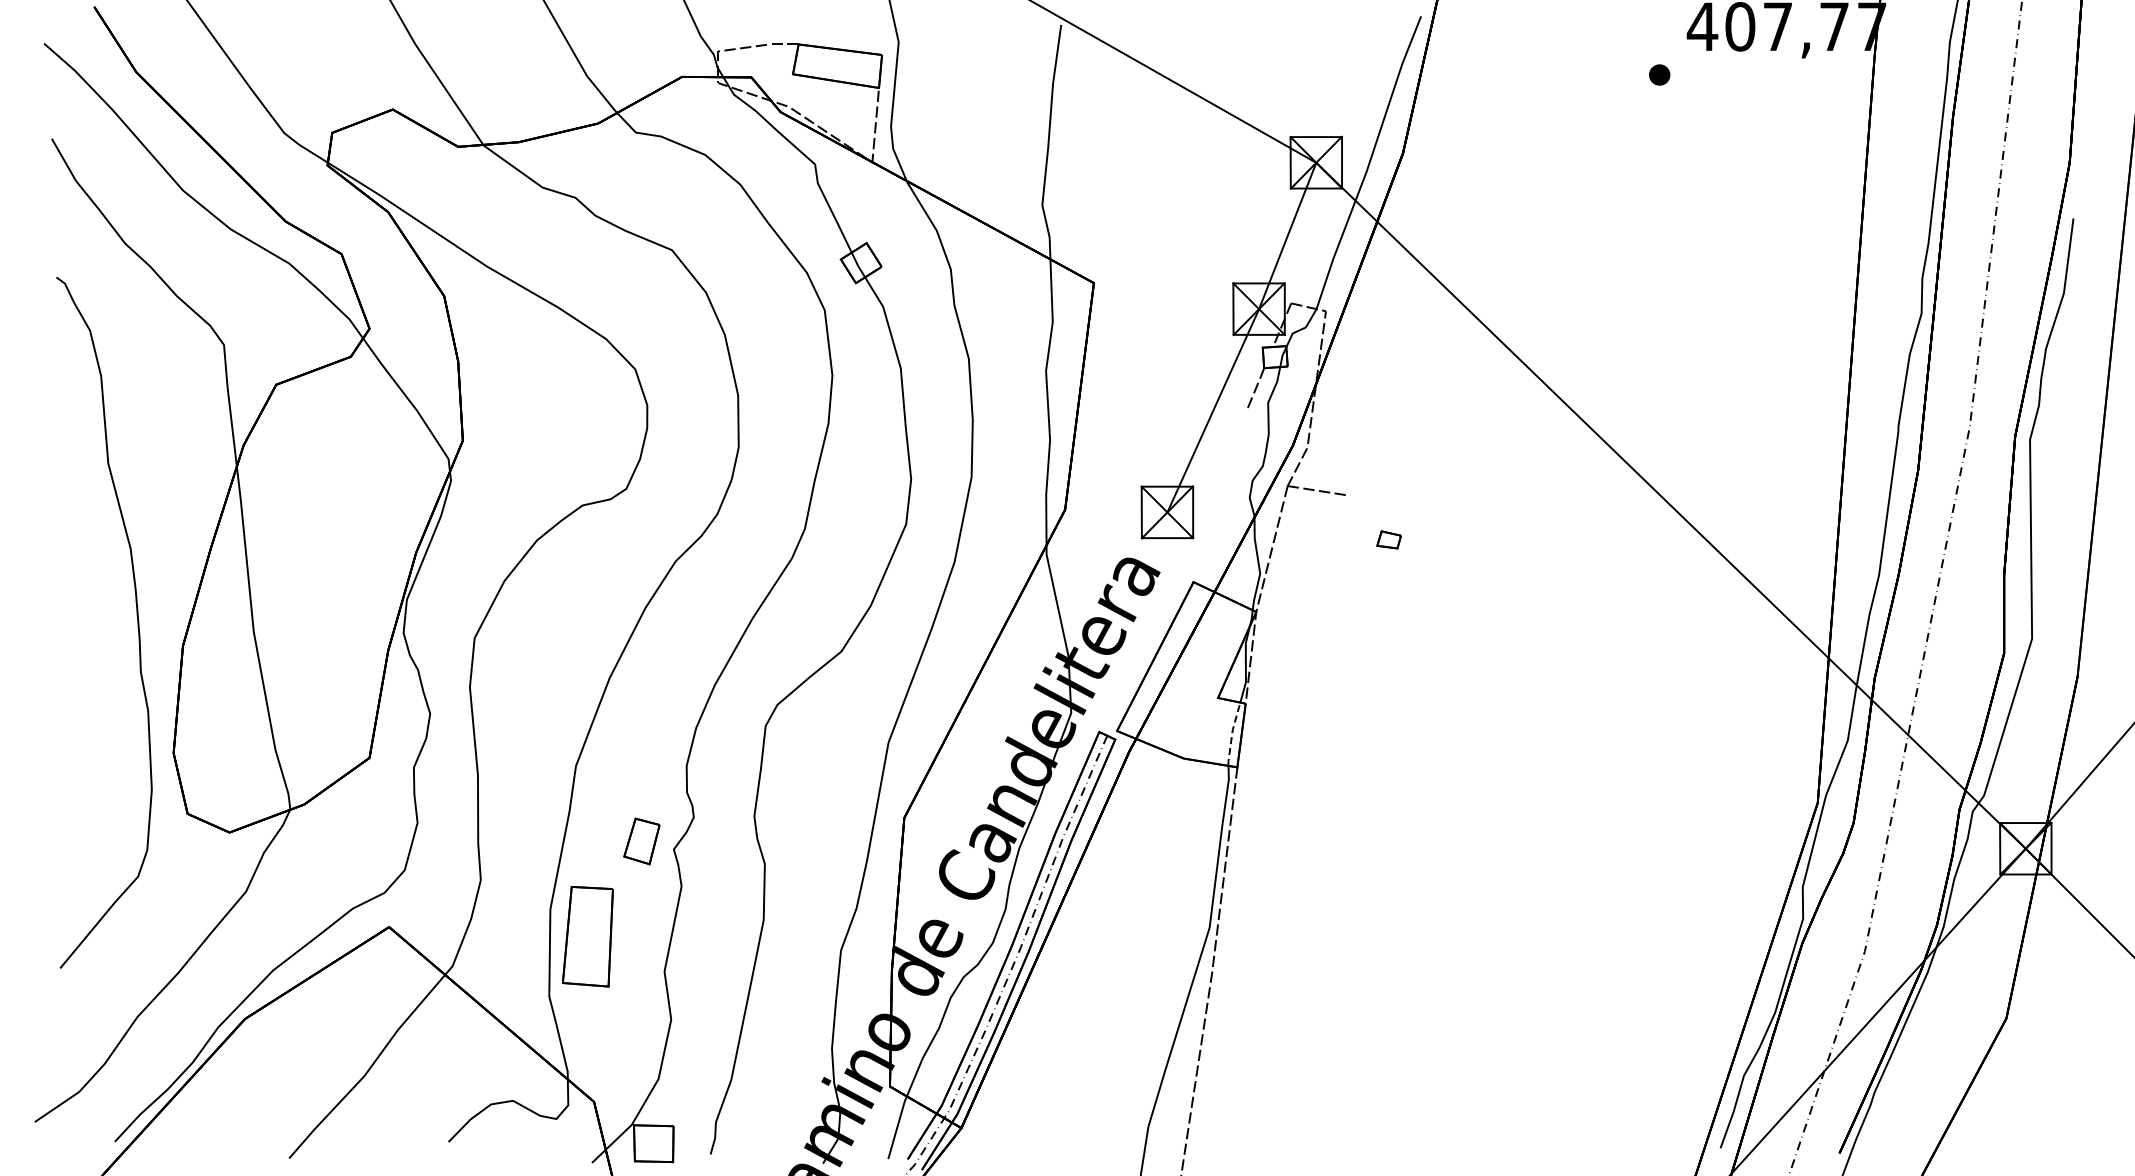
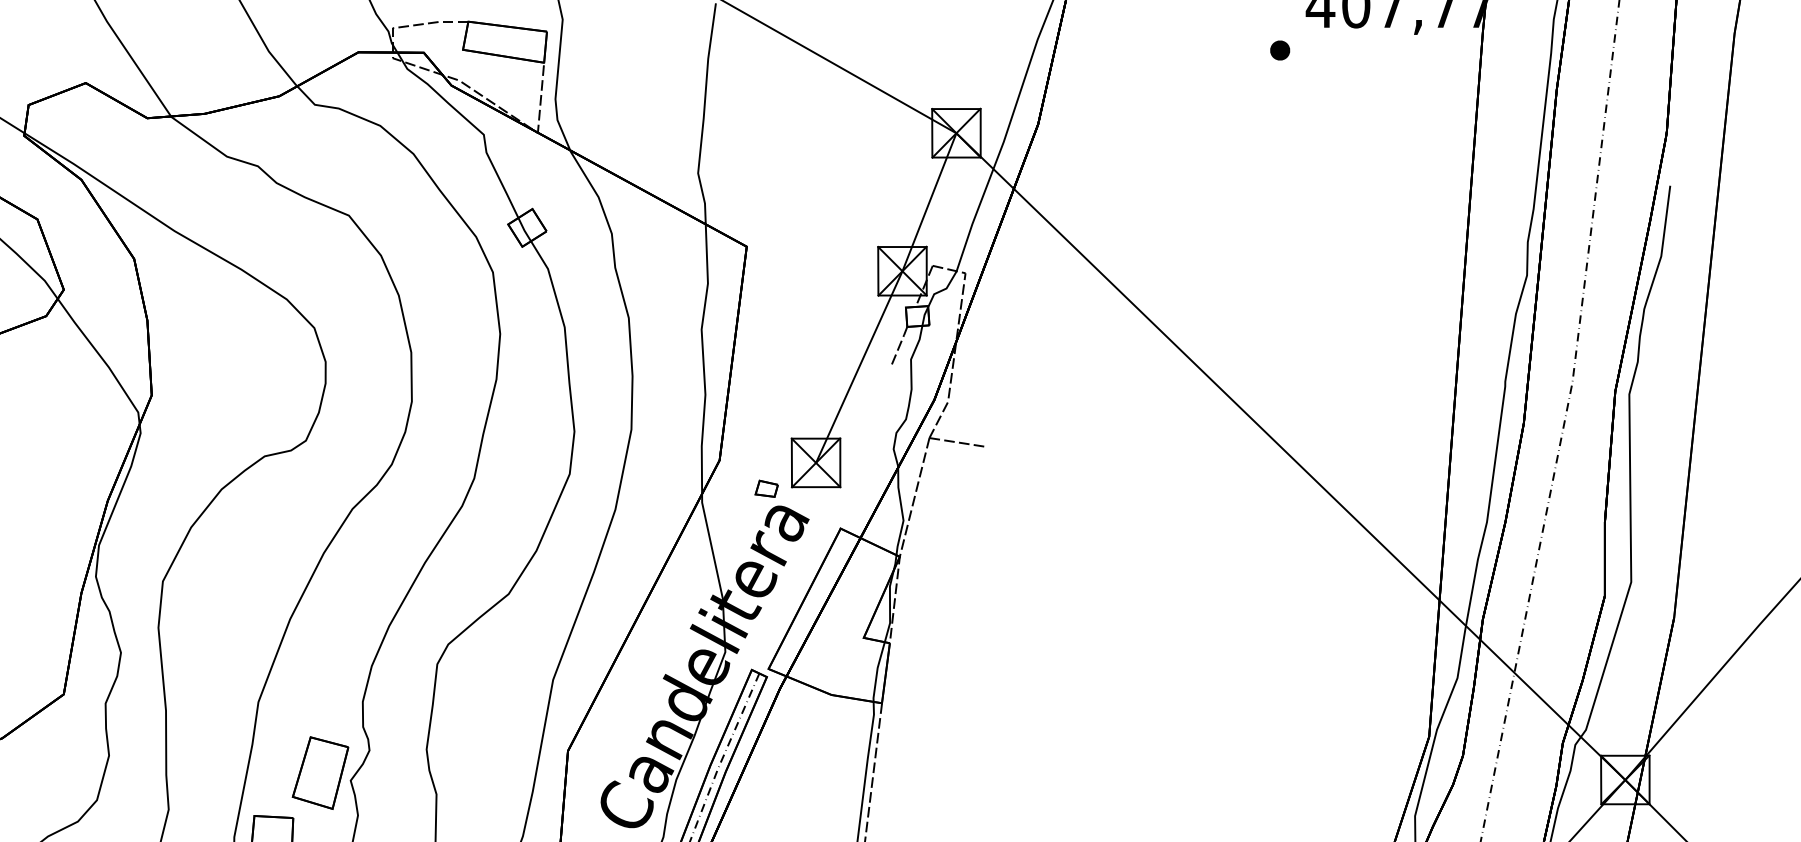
part: (1388, 539) -> (766, 488), moved
line: (1232, 733) -> (877, 671), dashed -> solid
part: (641, 841) -> (320, 773), size x1.67

